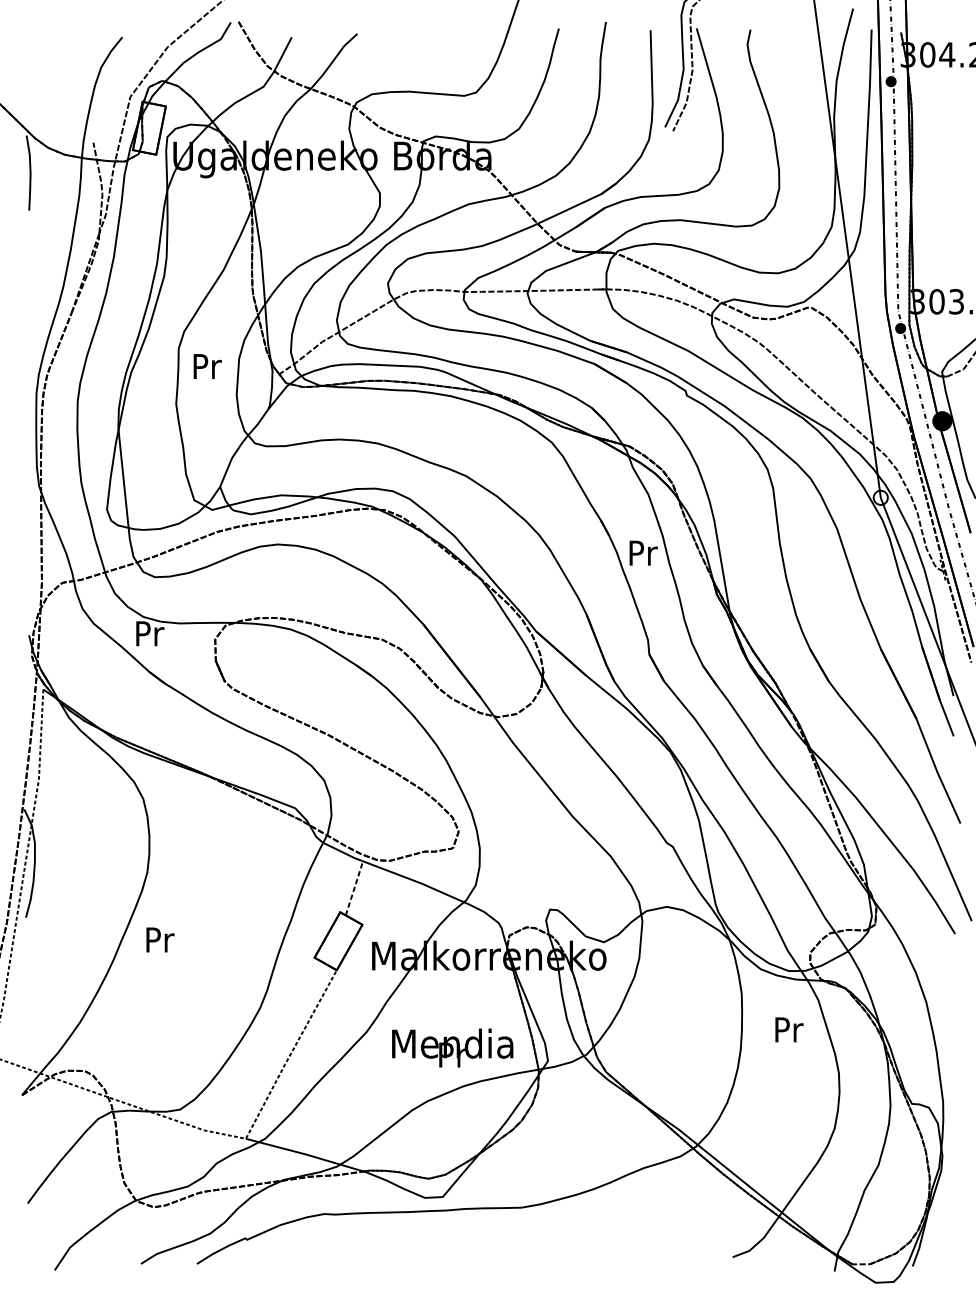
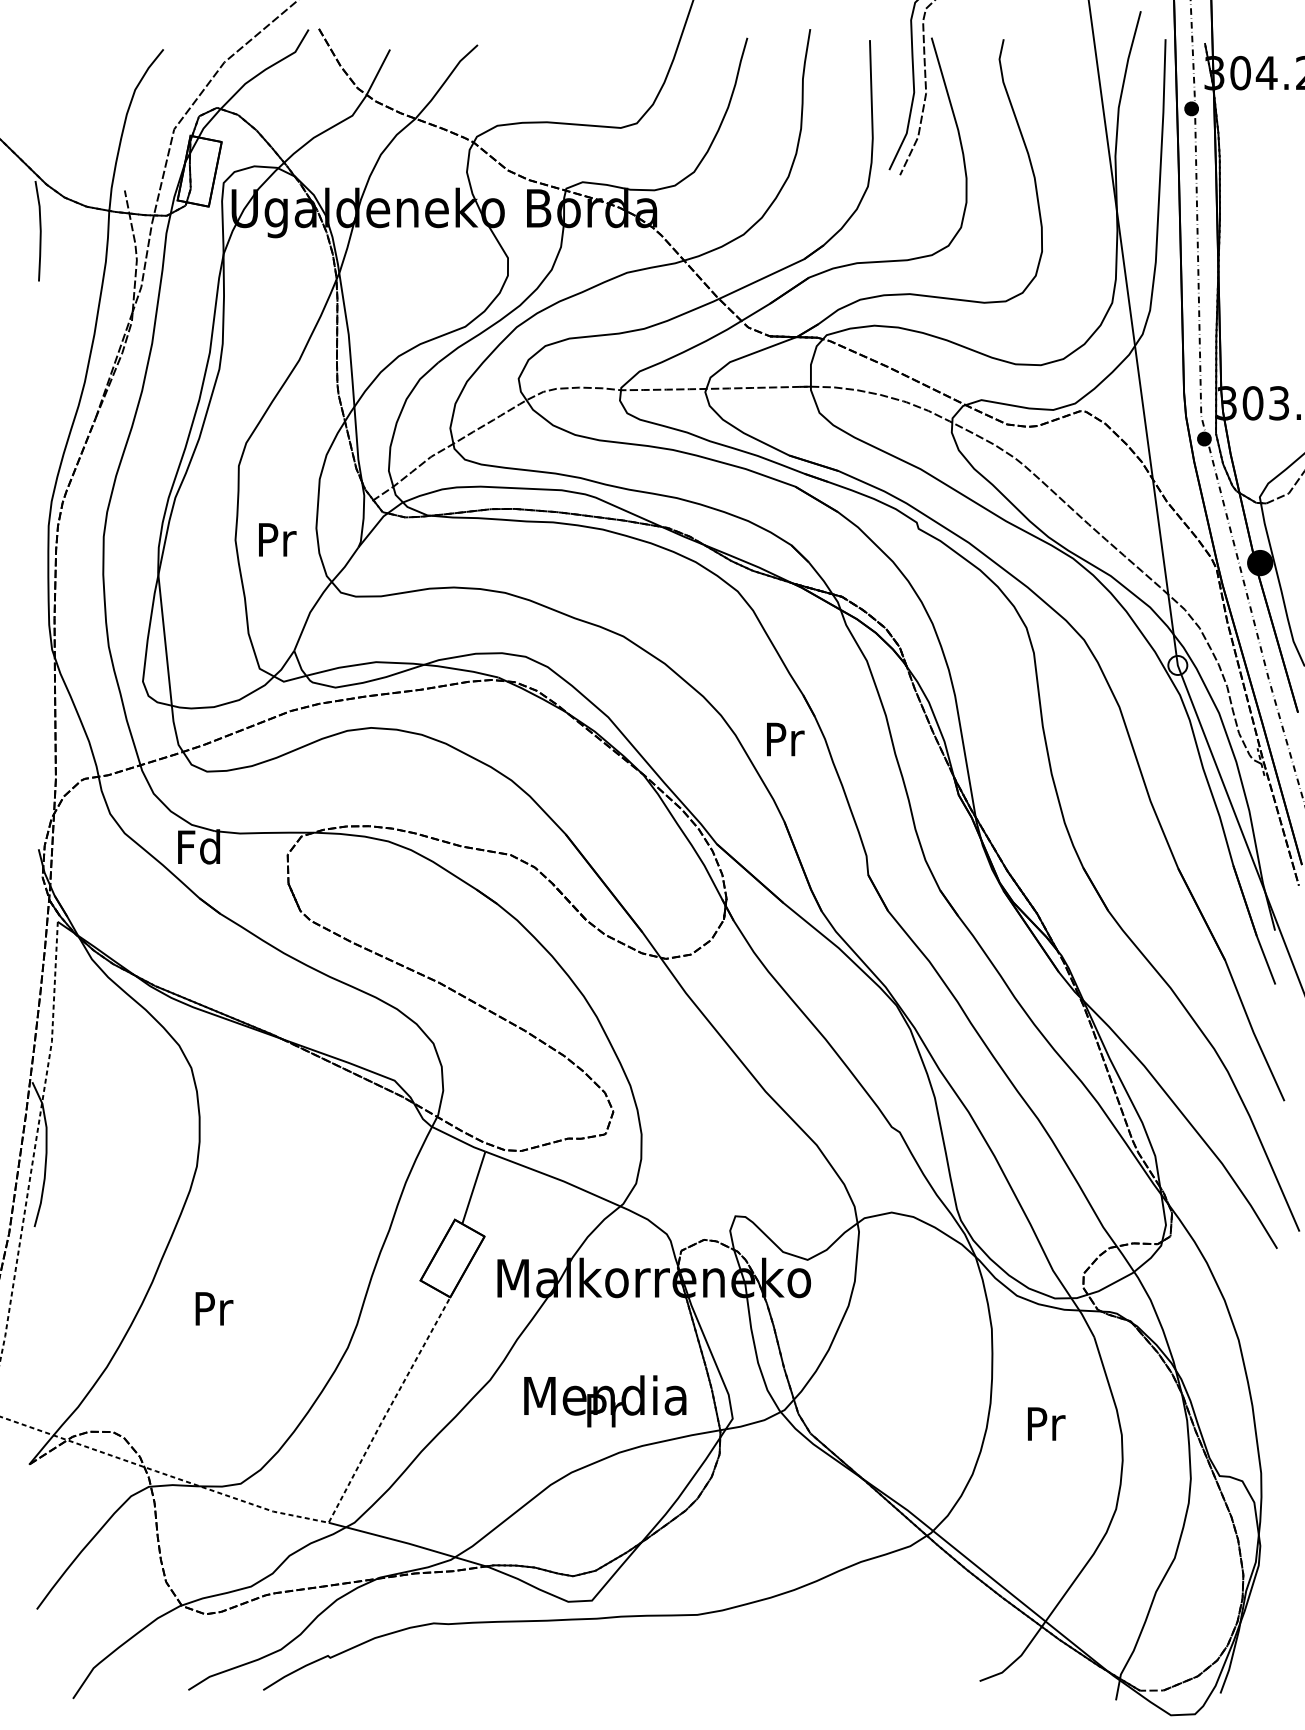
text: (207, 366) -> (277, 539), moved
text: (643, 553) -> (785, 739), moved
text: (149, 633) -> (199, 846), Pr -> Fd
line: (354, 888) -> (473, 1187), dashed -> solid
text: (160, 939) -> (214, 1308), moved
text: (789, 1029) -> (1046, 1423), moved

